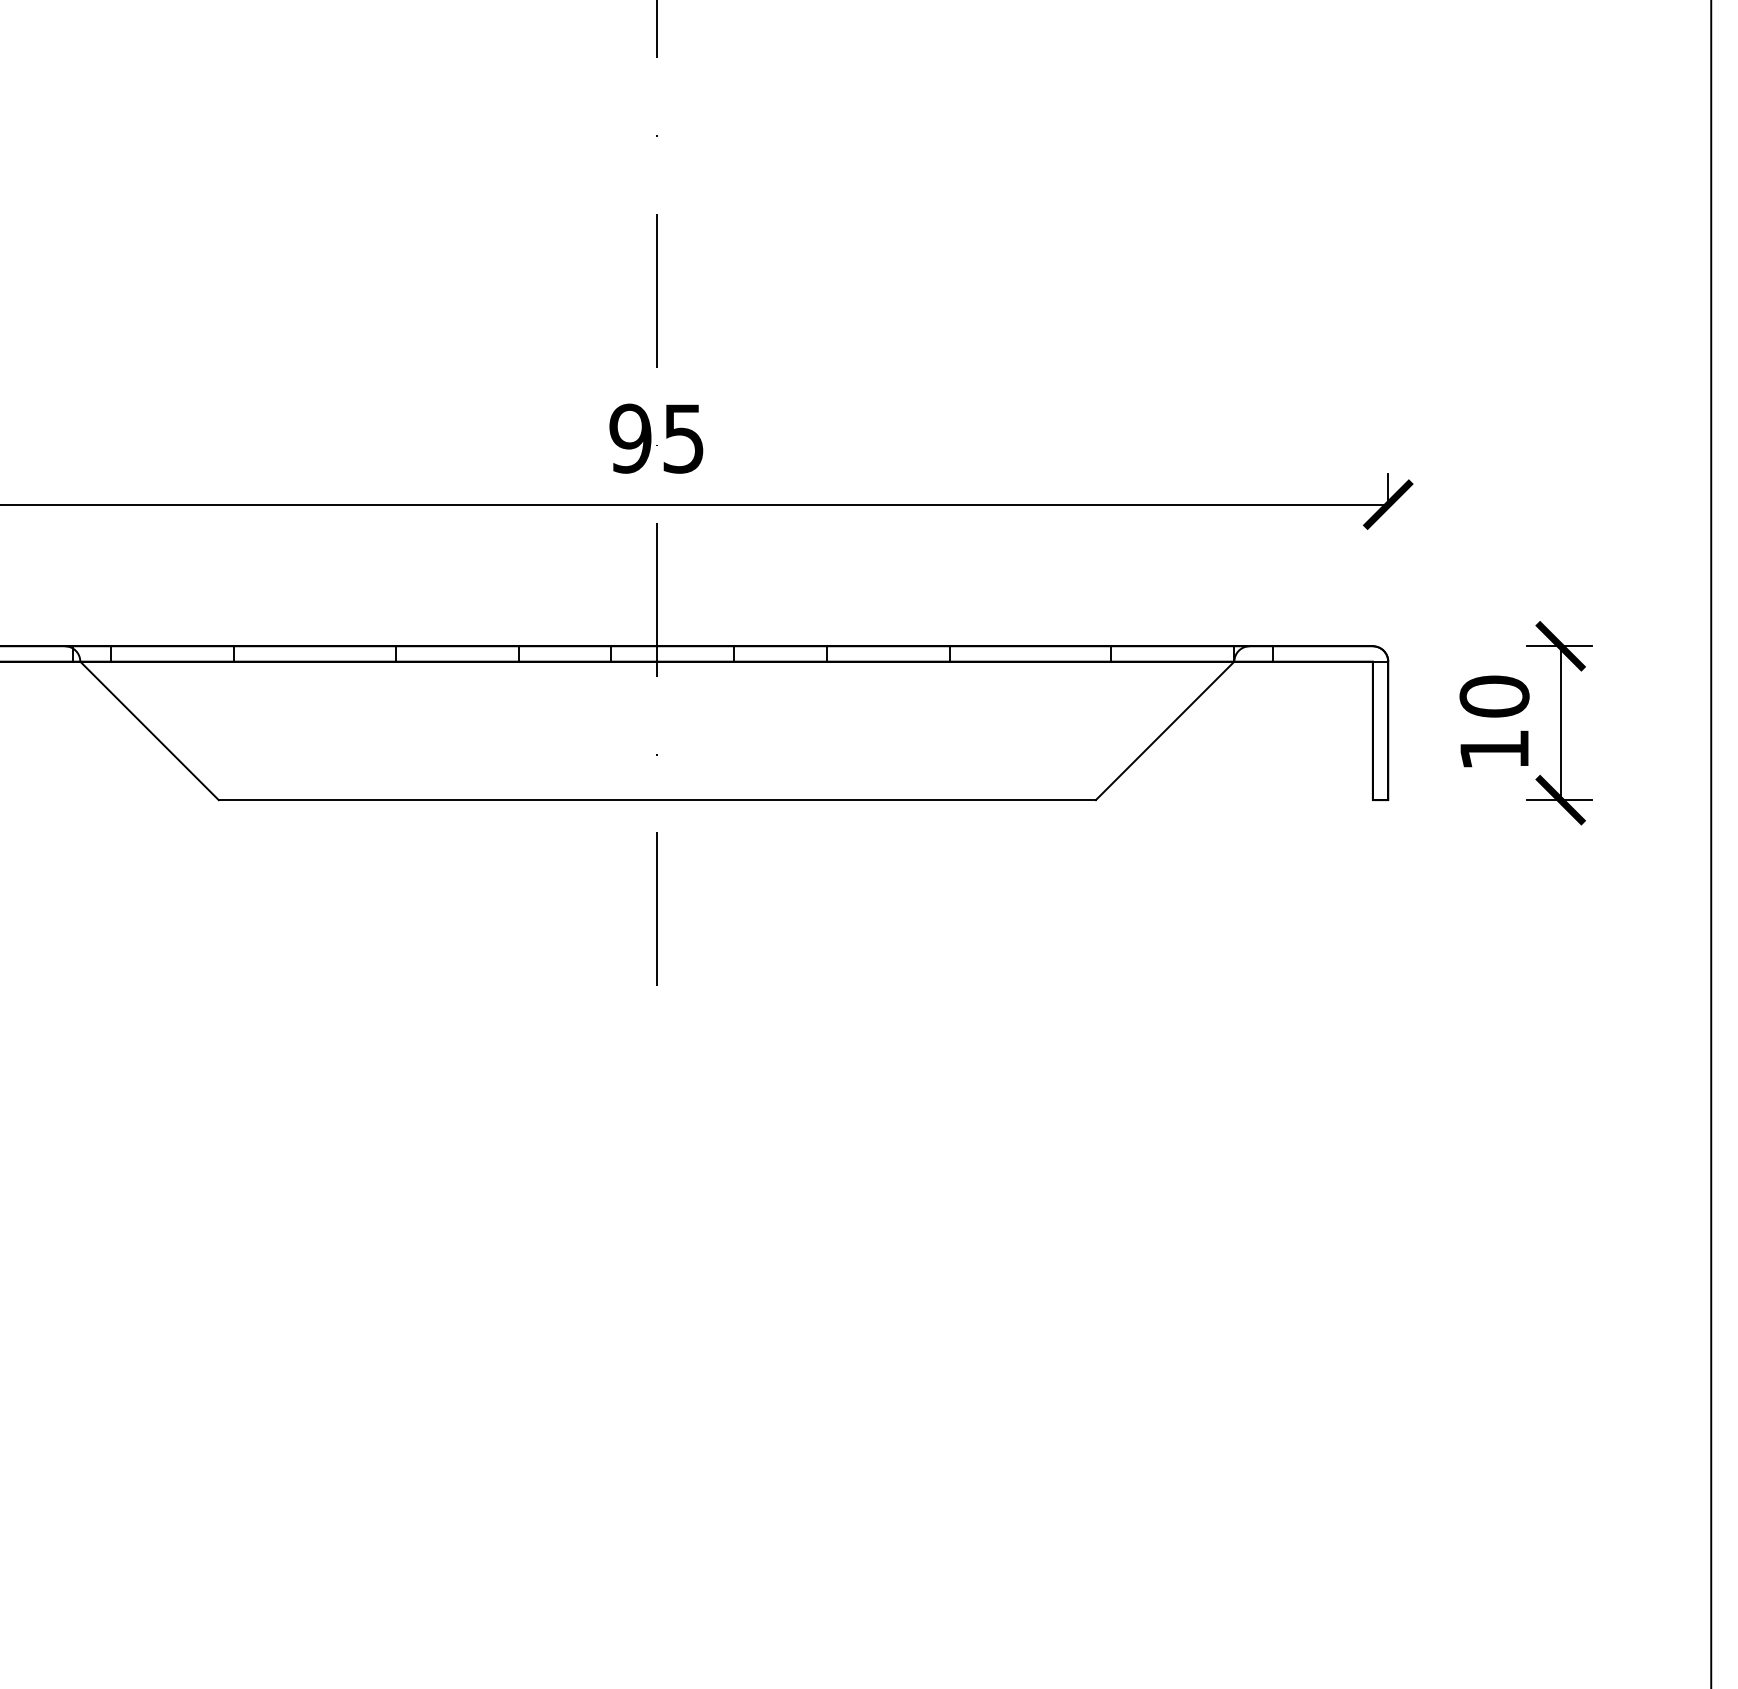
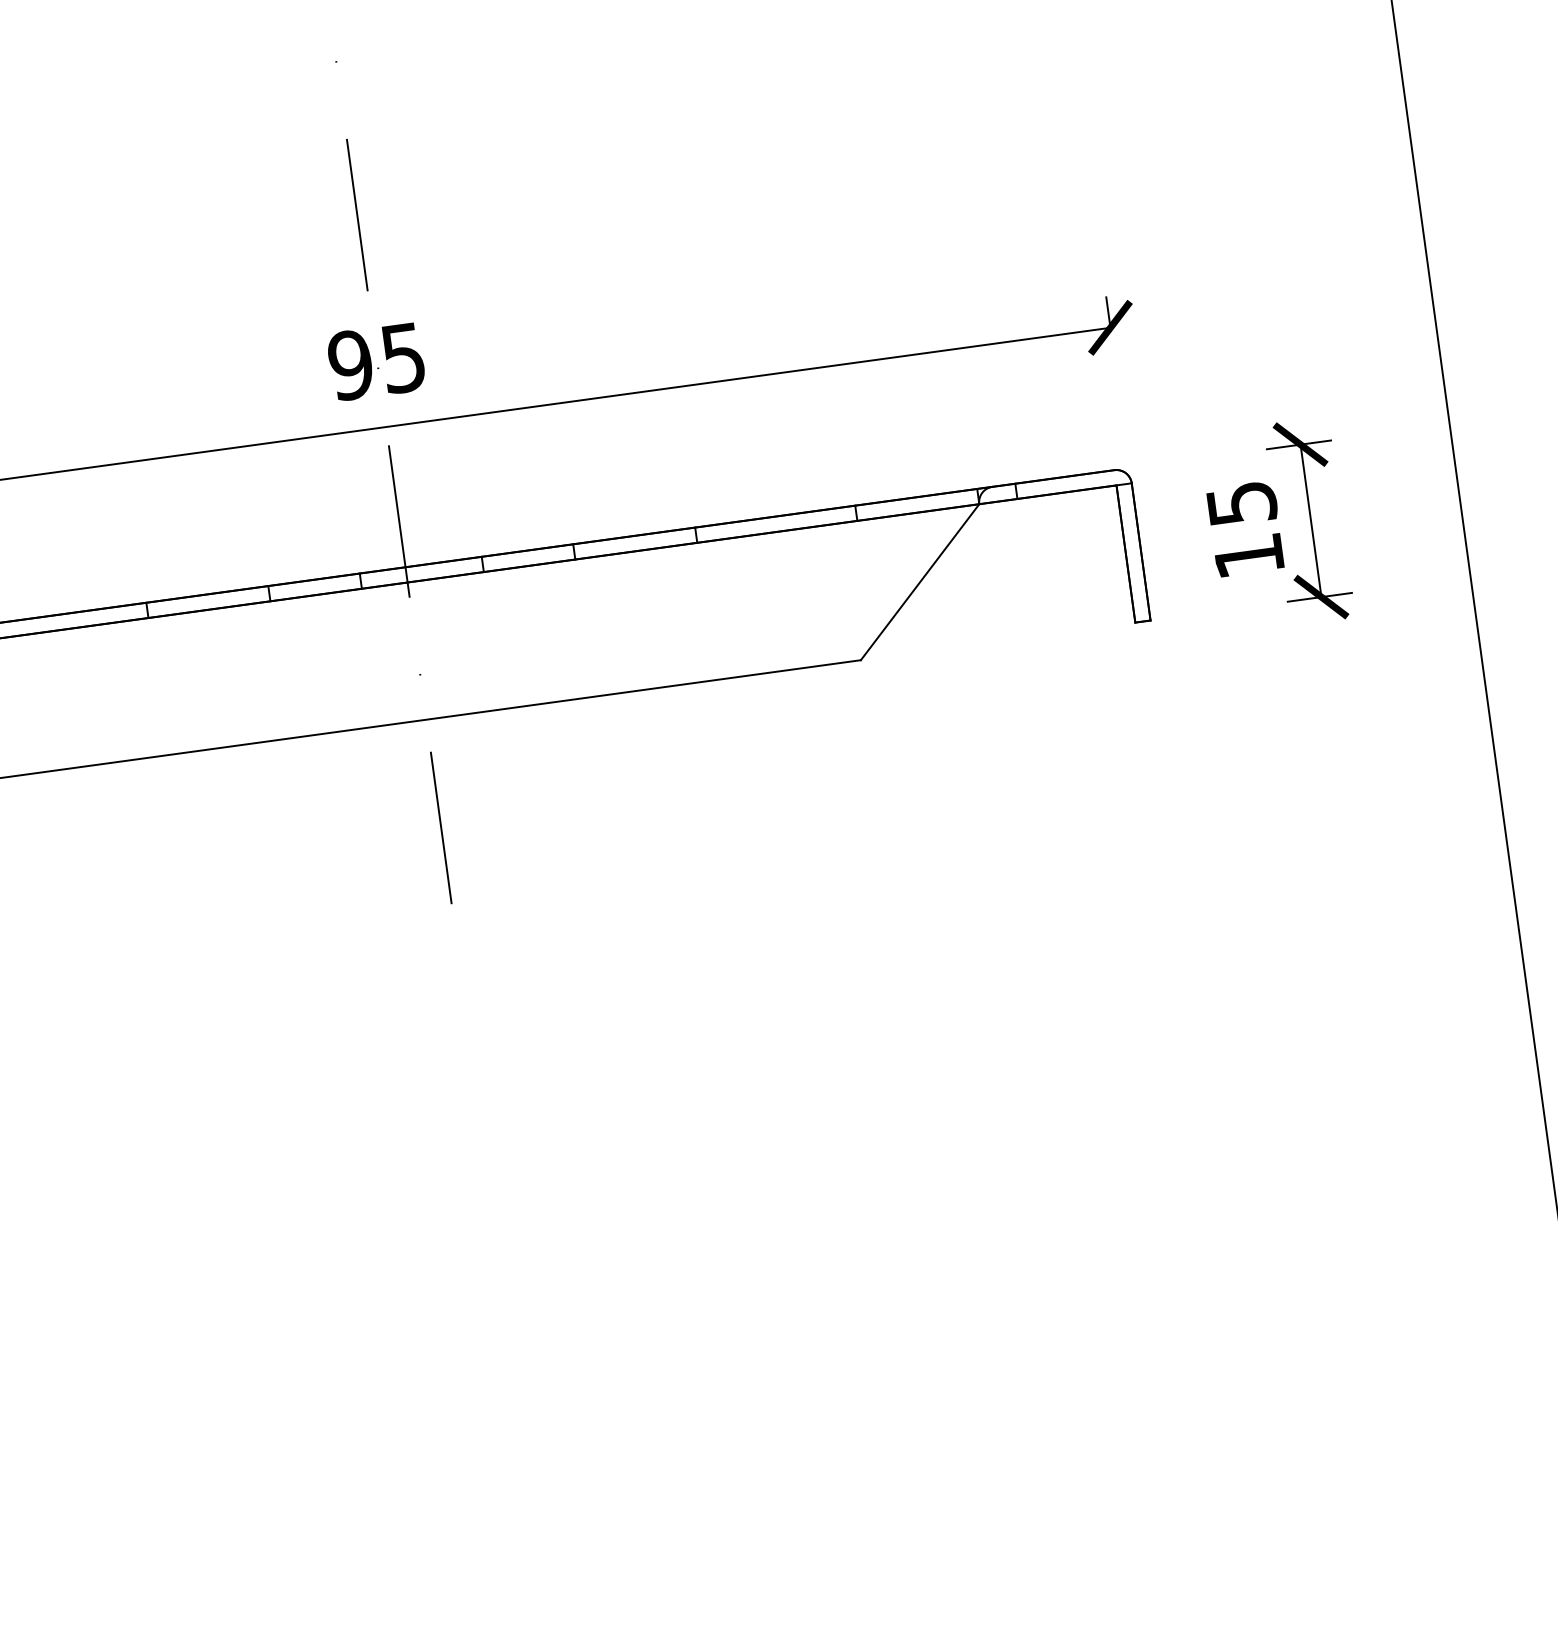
text: (1494, 696) -> (1241, 503), 10 -> 15

